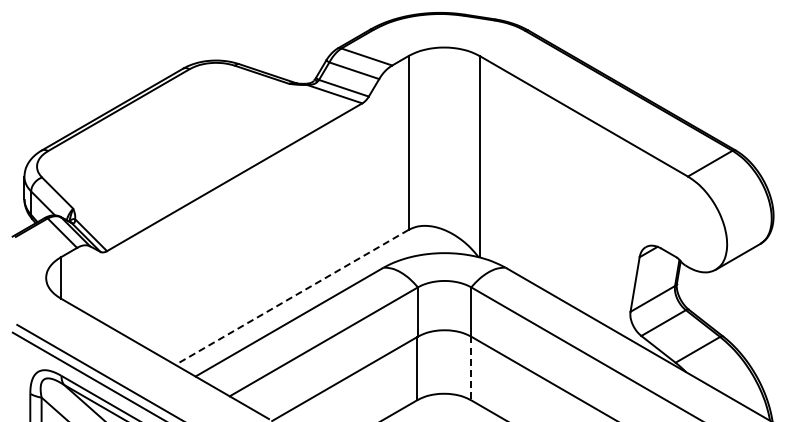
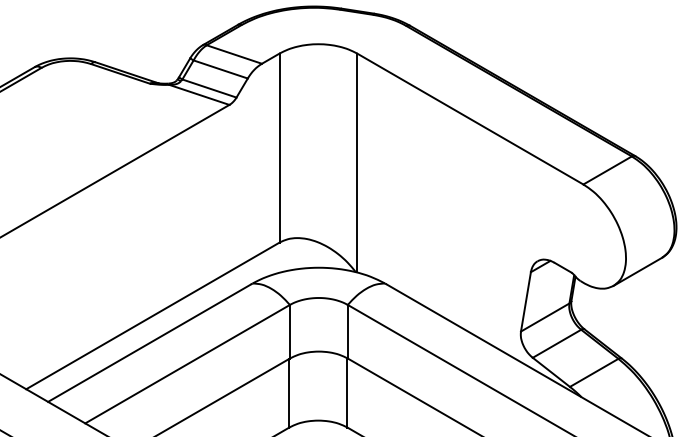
line: (291, 297) -> (152, 315), dashed -> solid
line: (470, 368) -> (347, 393), dashed -> solid

